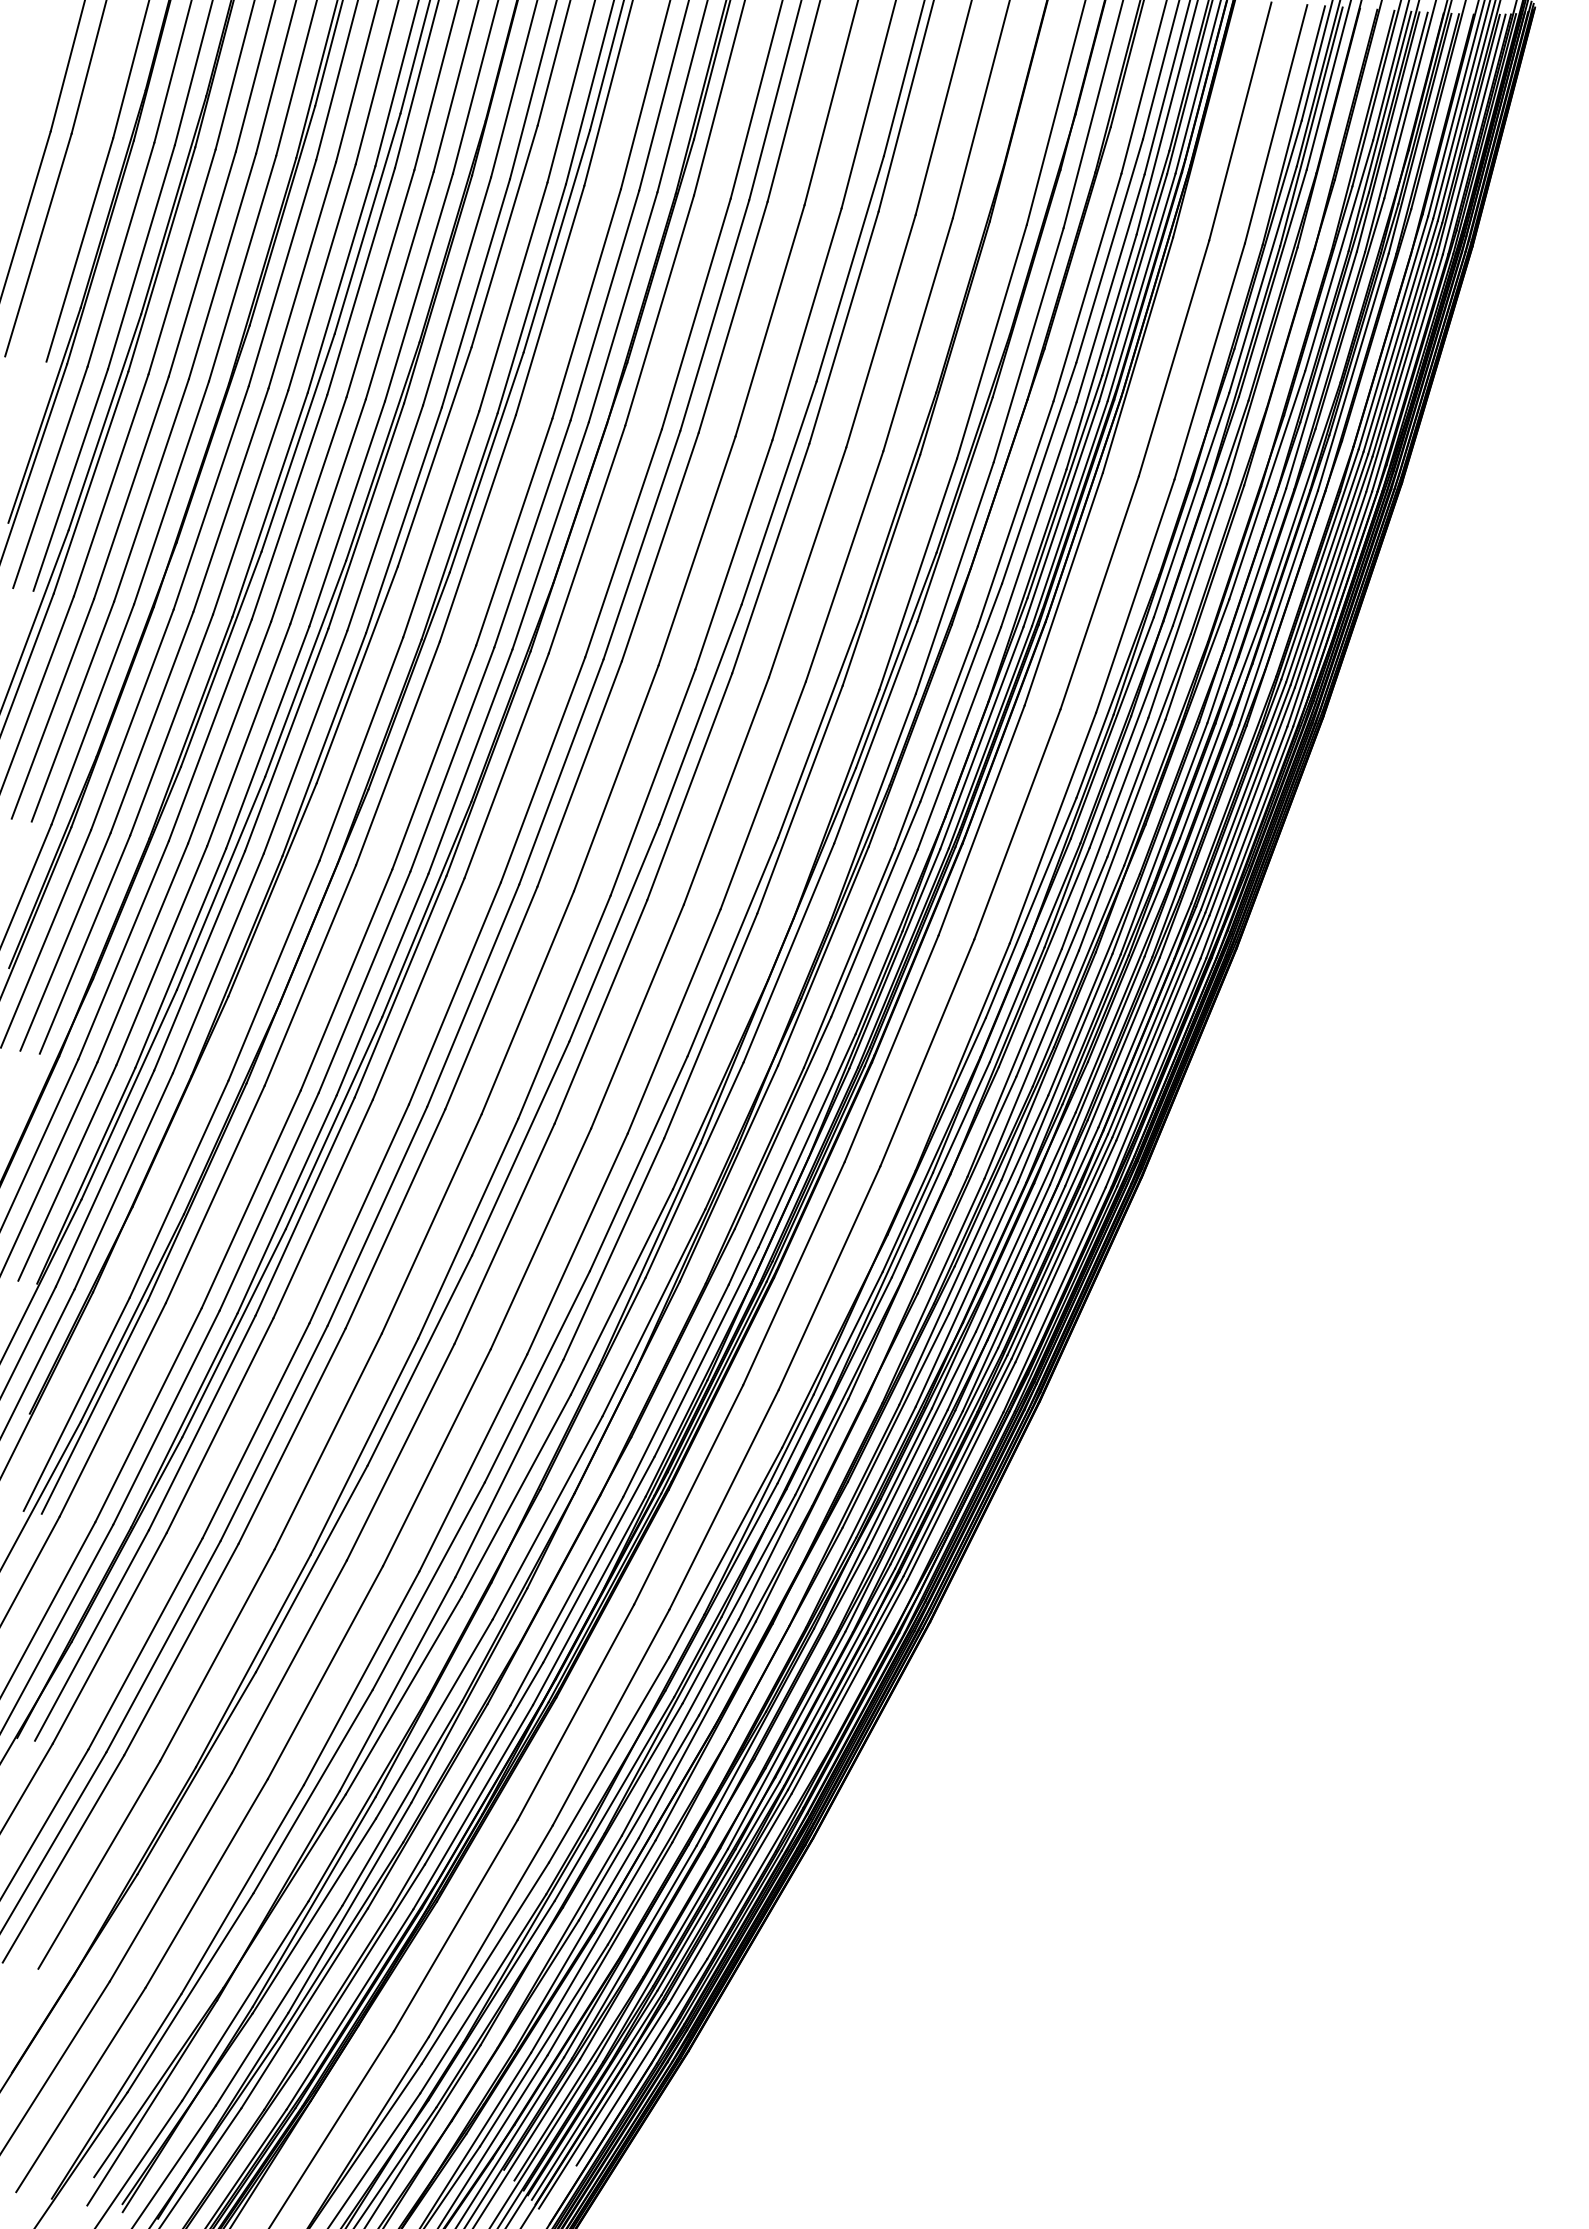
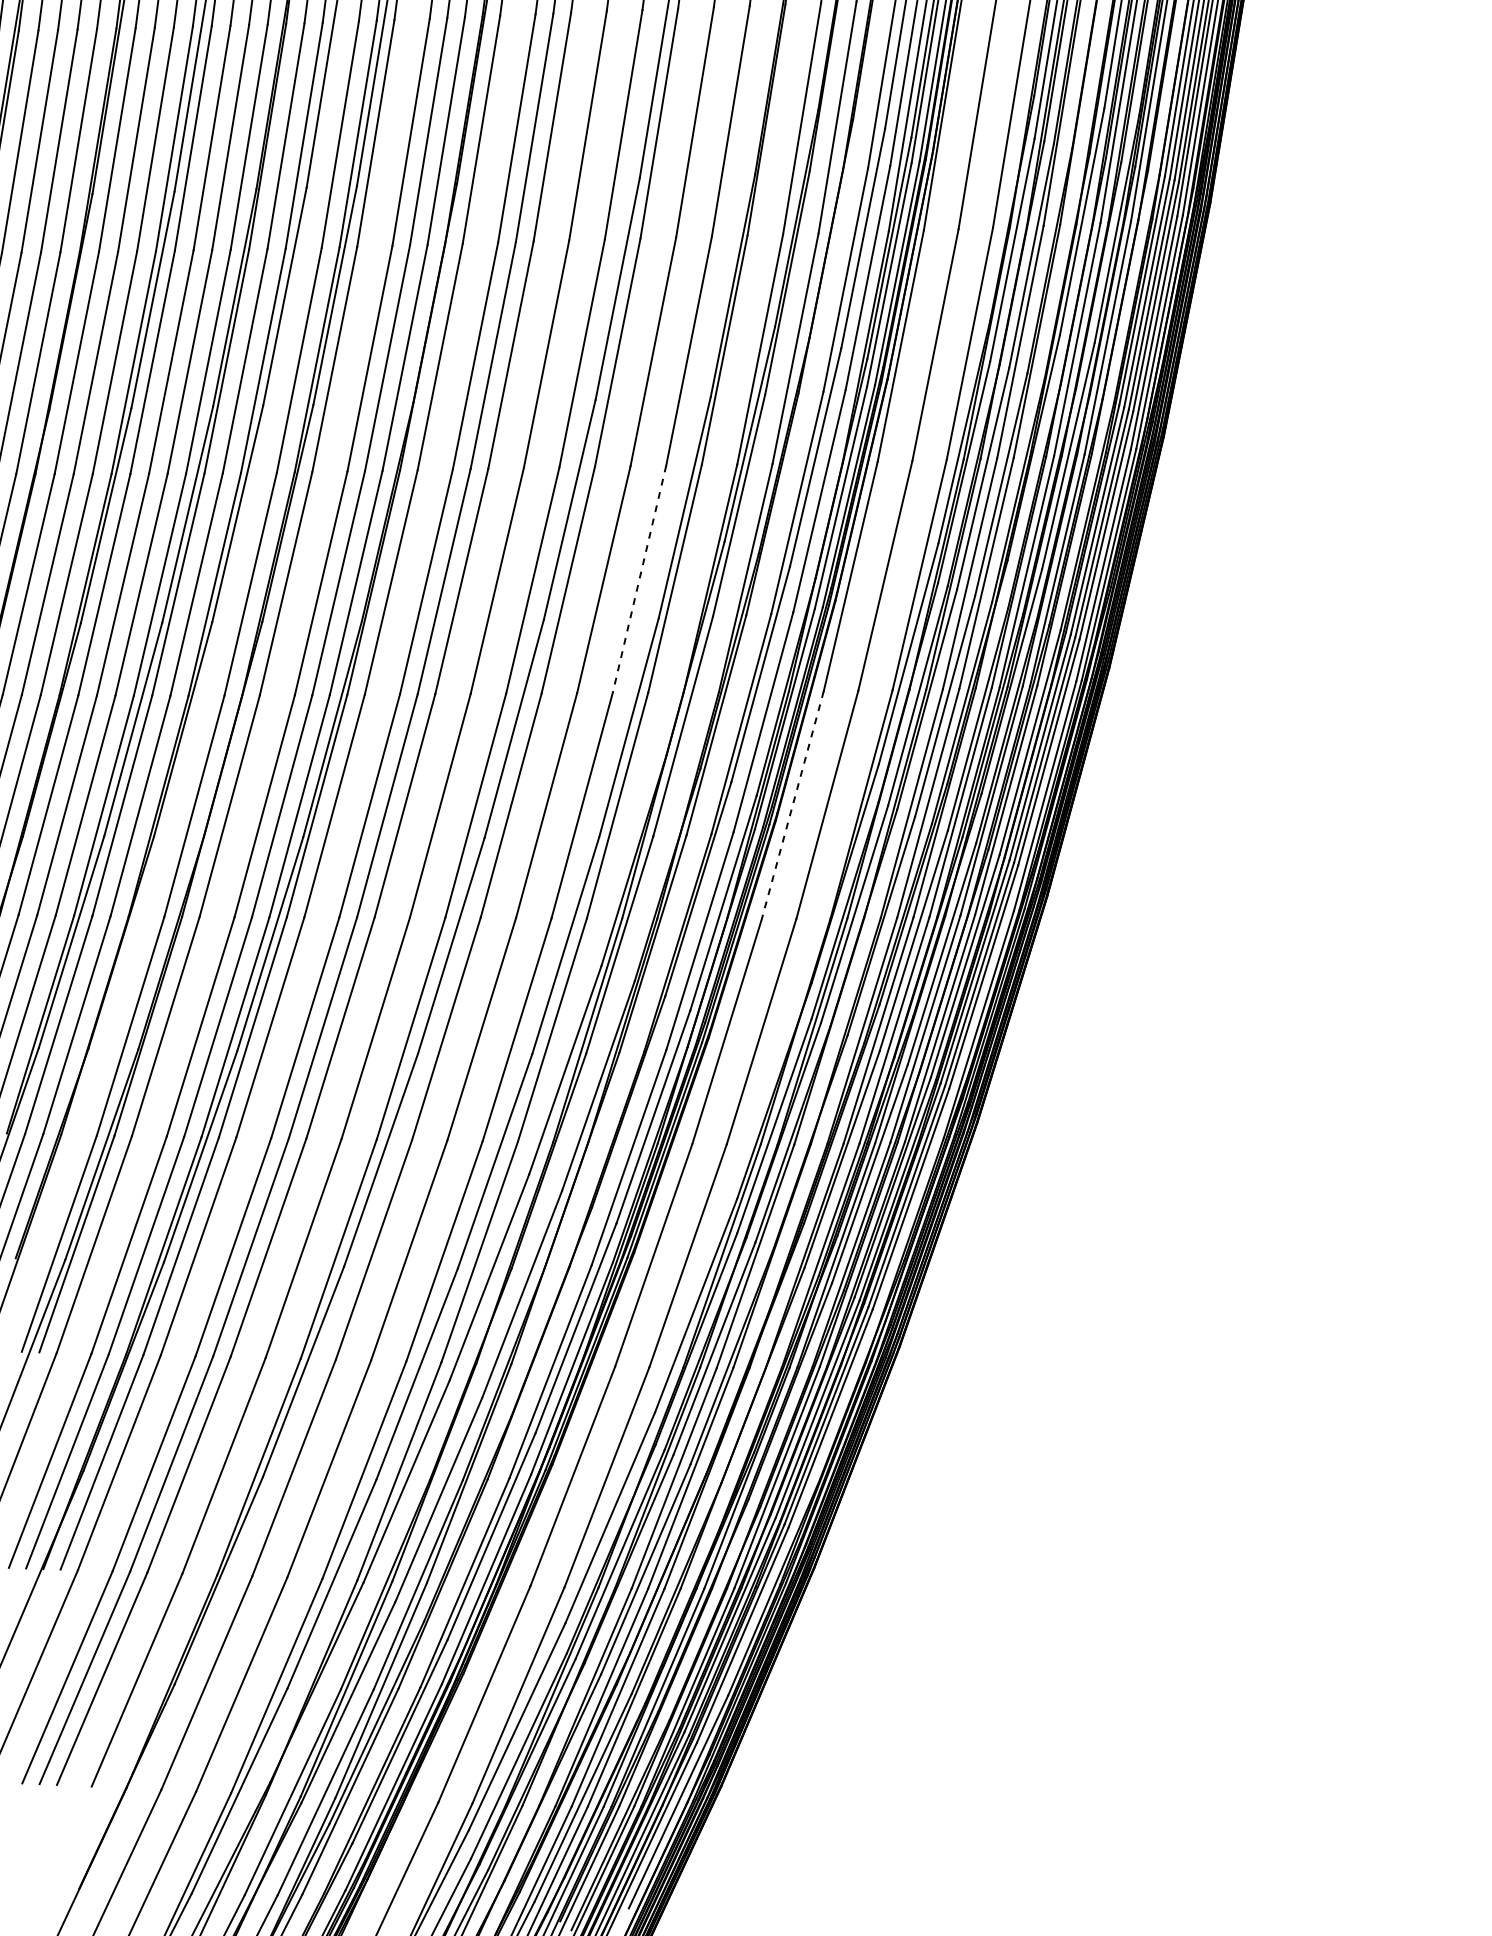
line: (763, 795) -> (639, 579), solid -> dashed
line: (891, 1048) -> (792, 804), solid -> dashed

